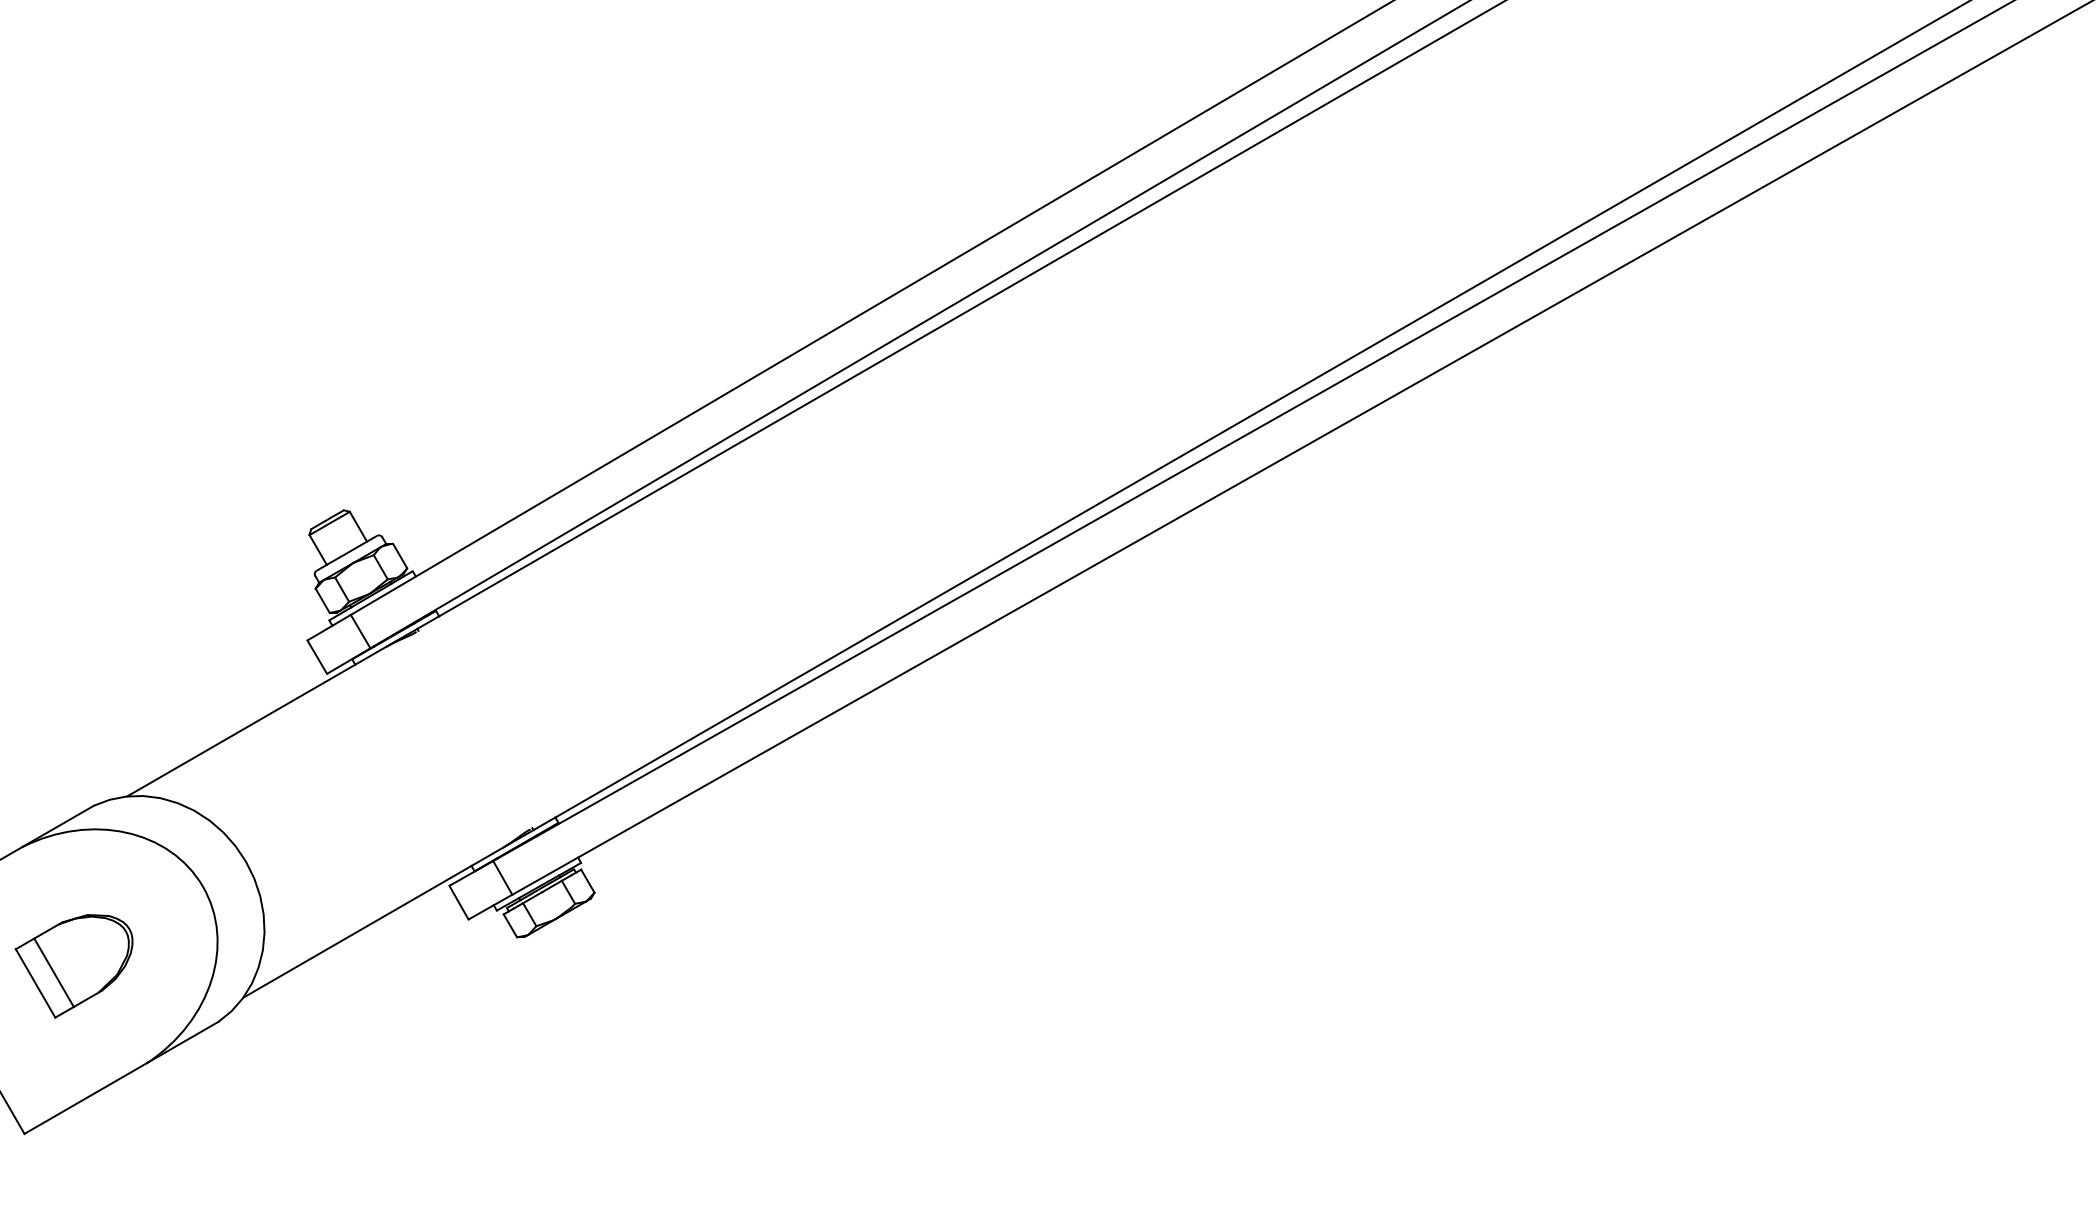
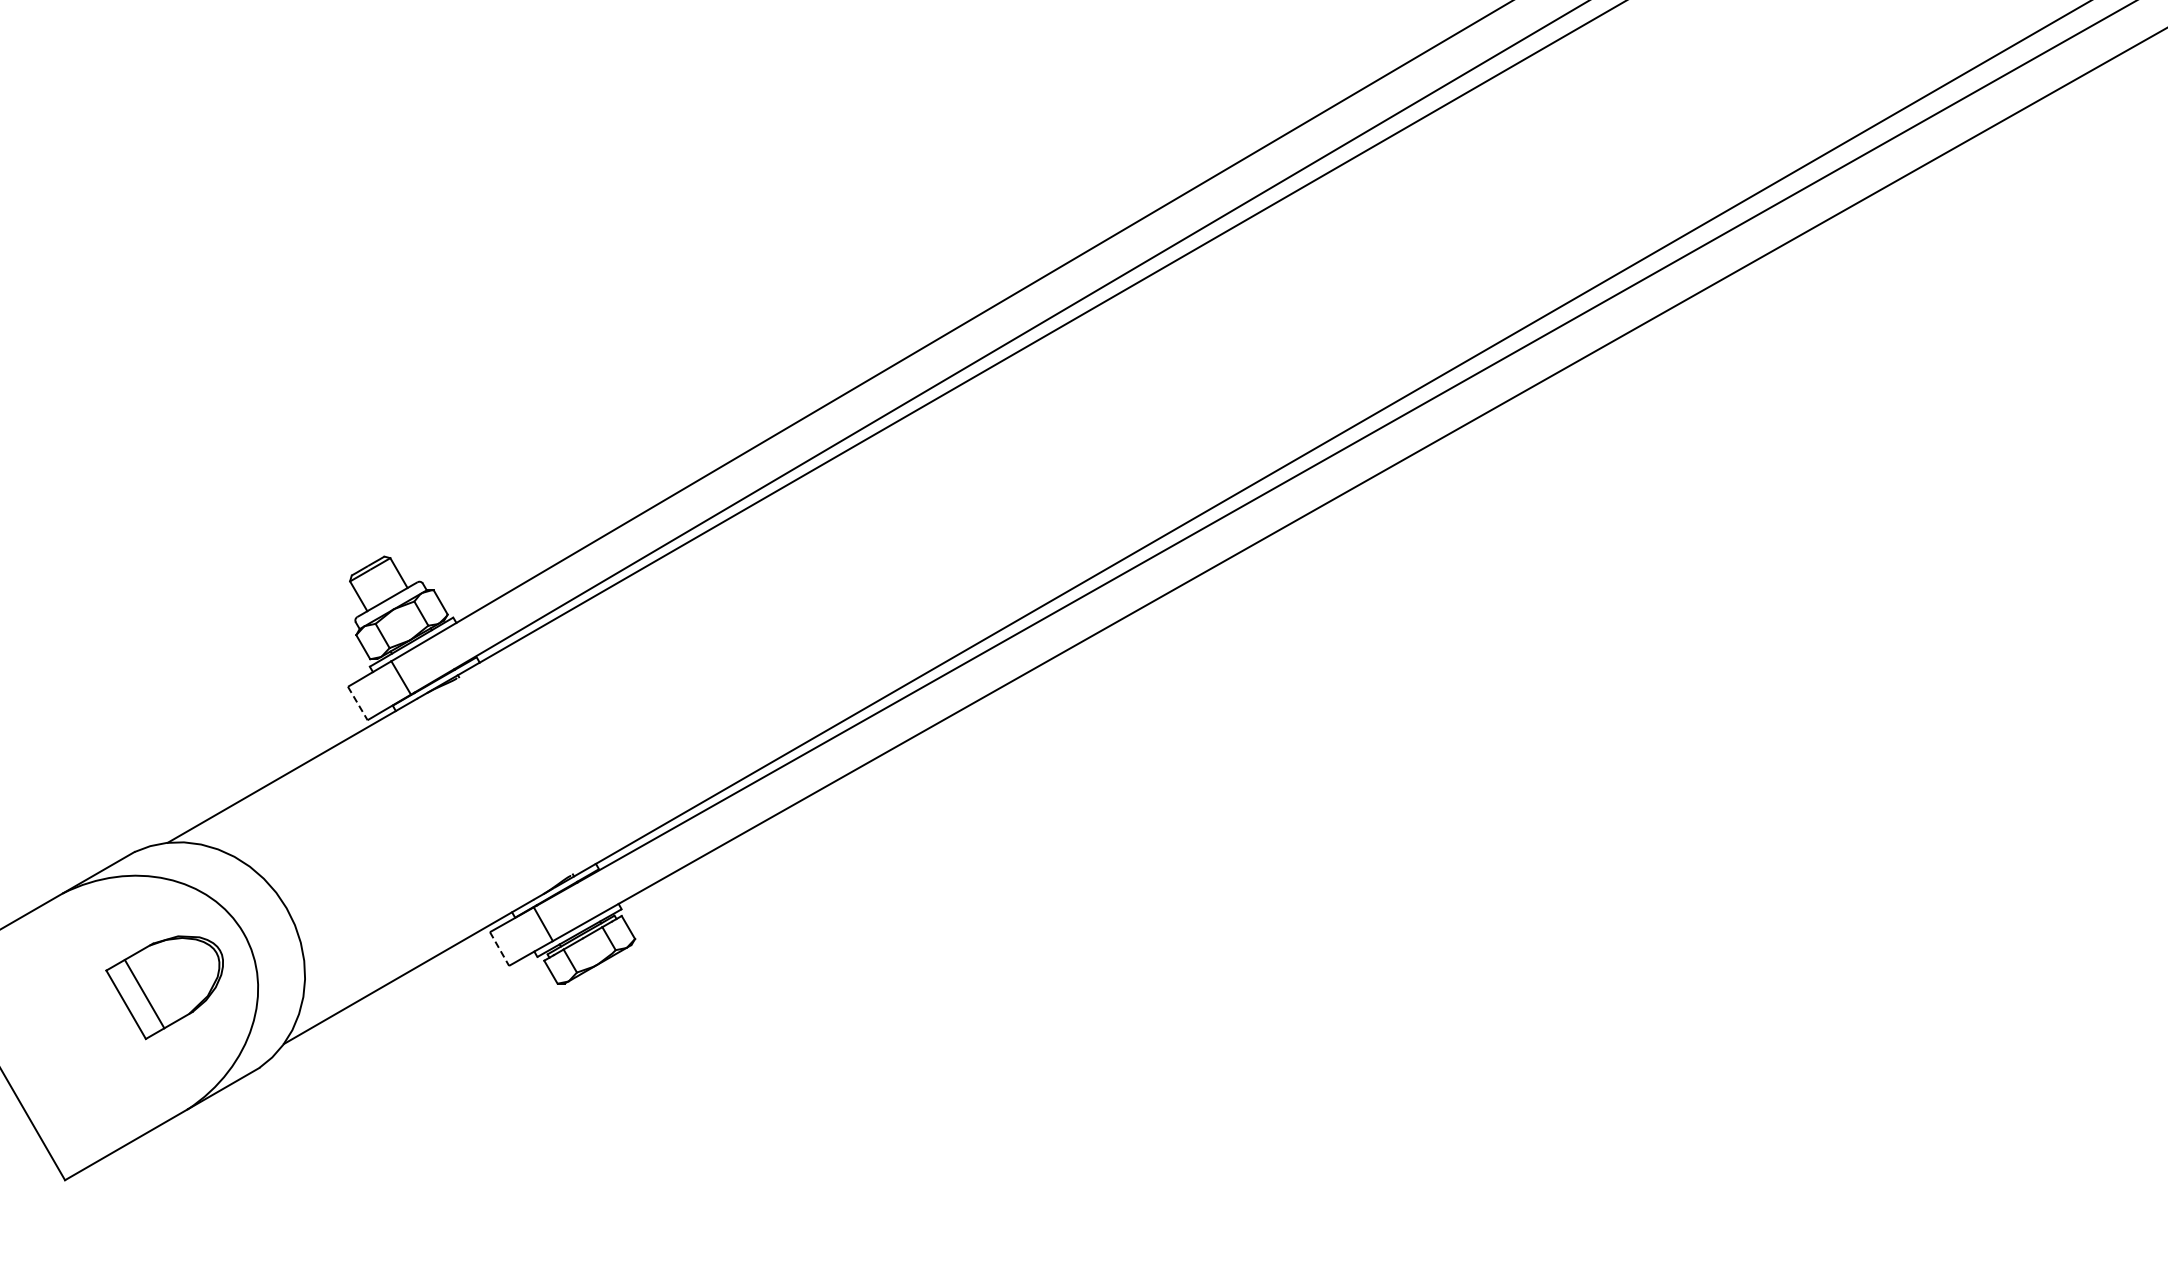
line: (317, 657) -> (358, 703), solid -> dashed
line: (458, 903) -> (499, 949), solid -> dashed
part: (73, 966) -> (164, 987), moved

